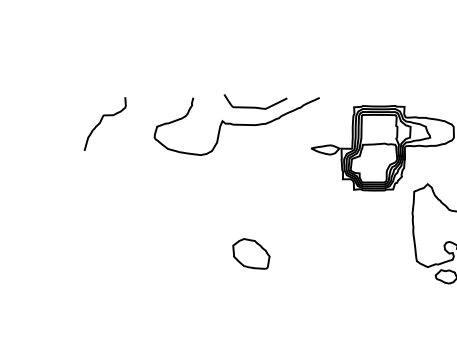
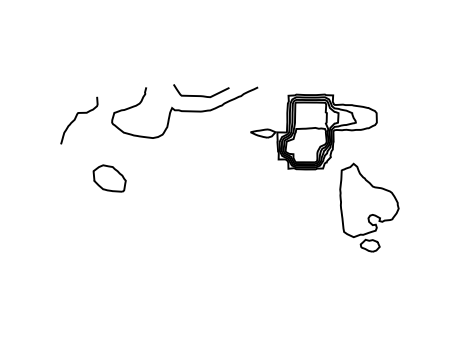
curve: (101, 121) -> (76, 118), moved
part: (251, 253) -> (109, 178), moved

